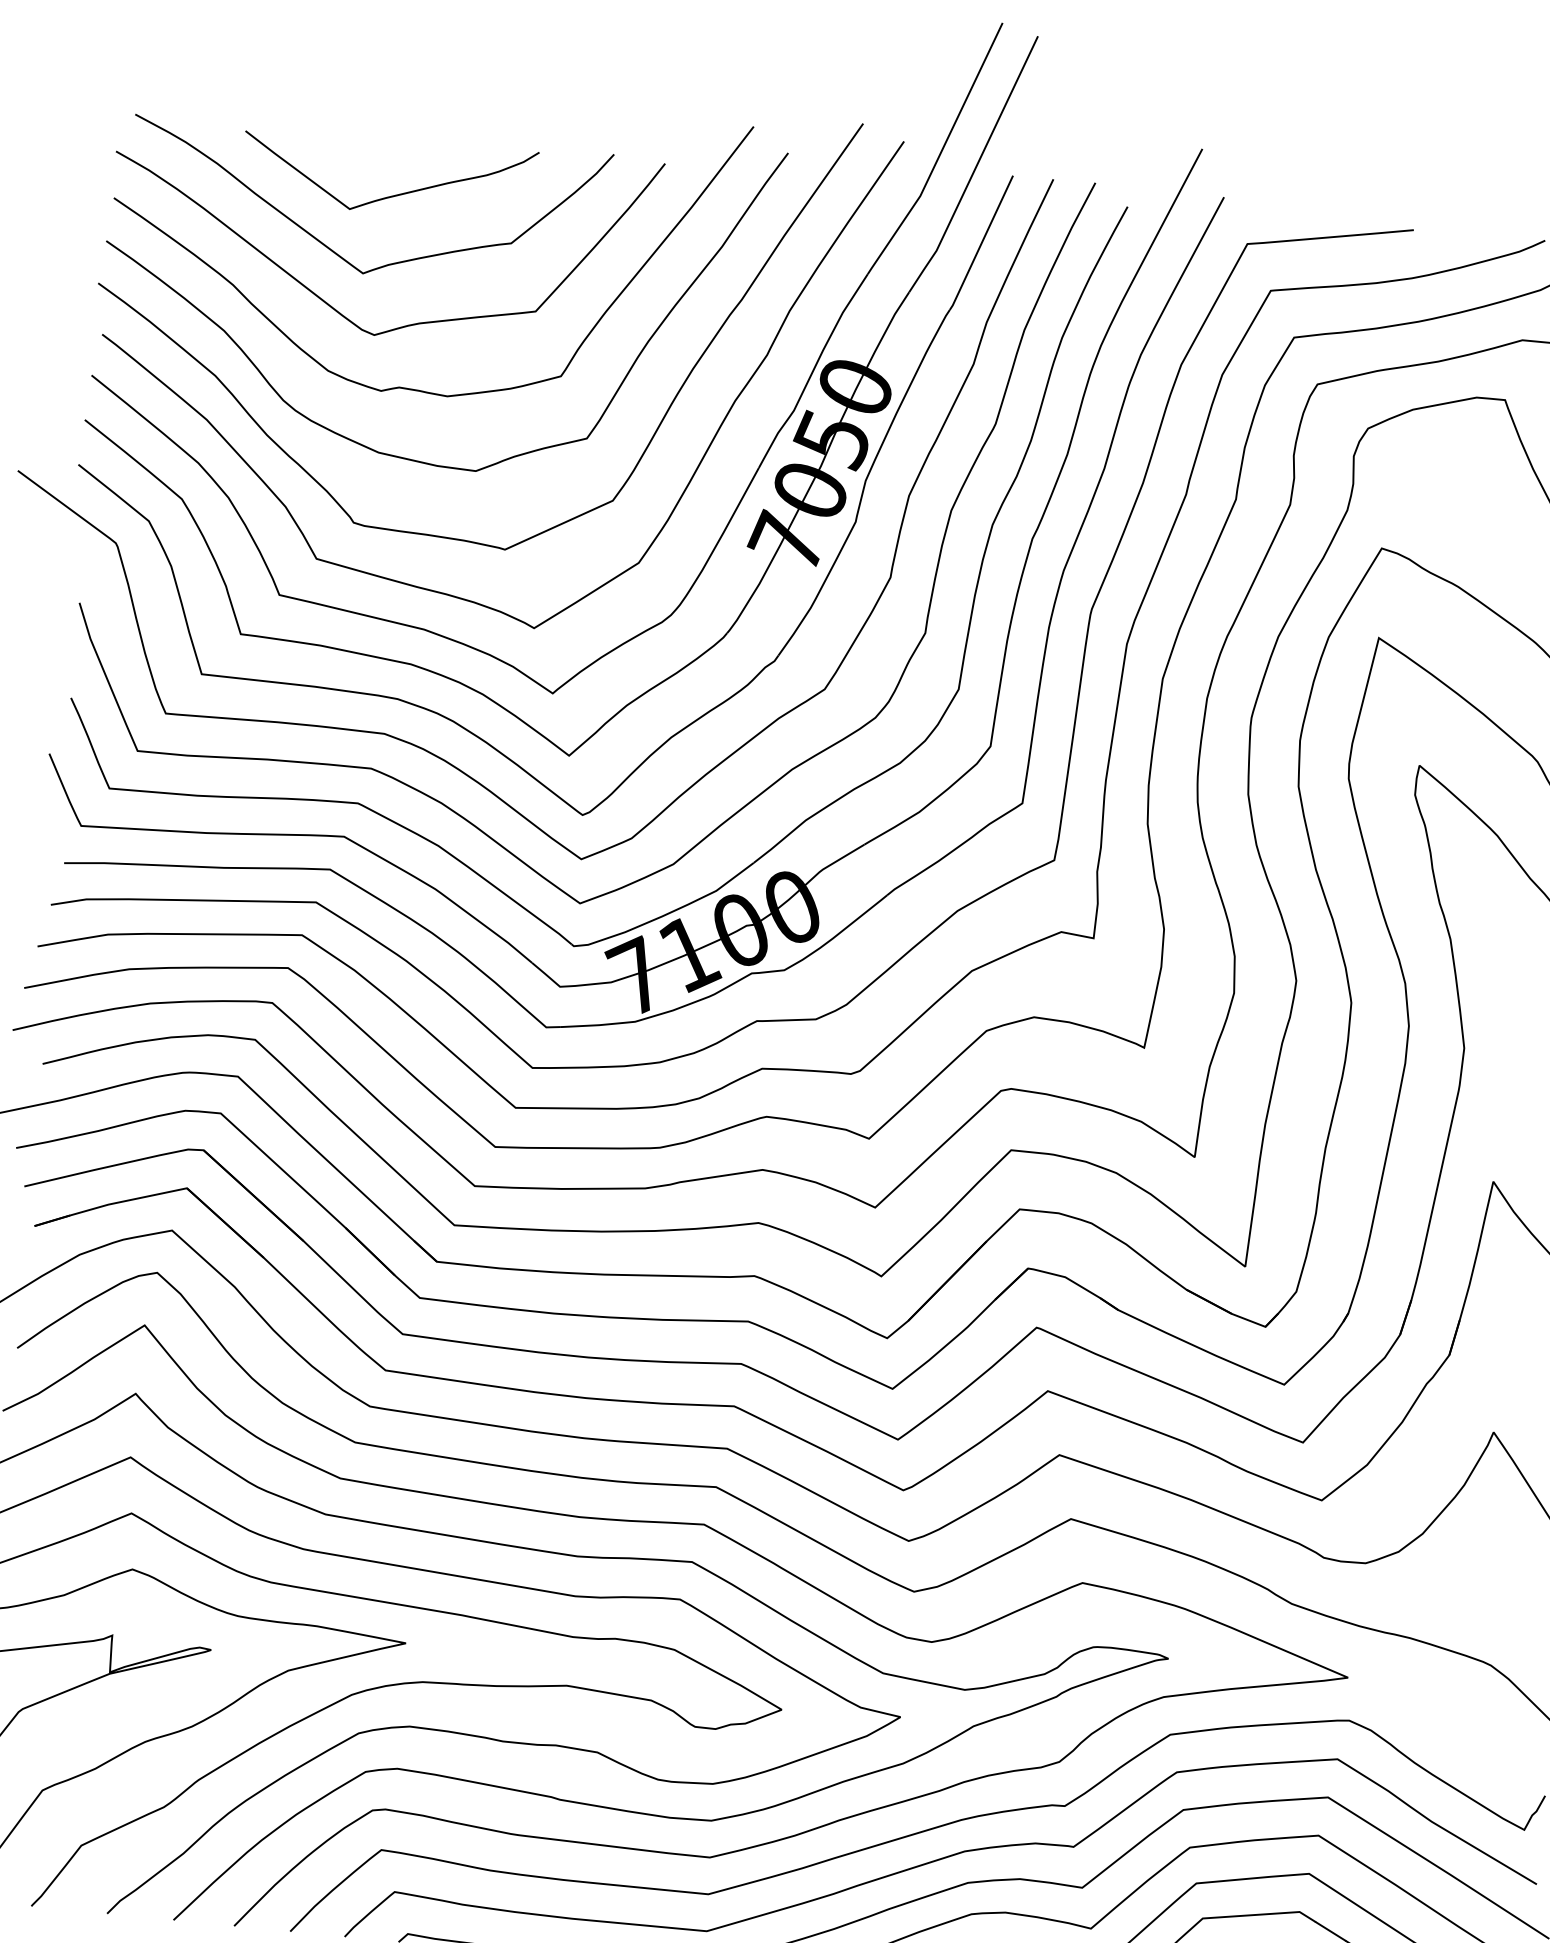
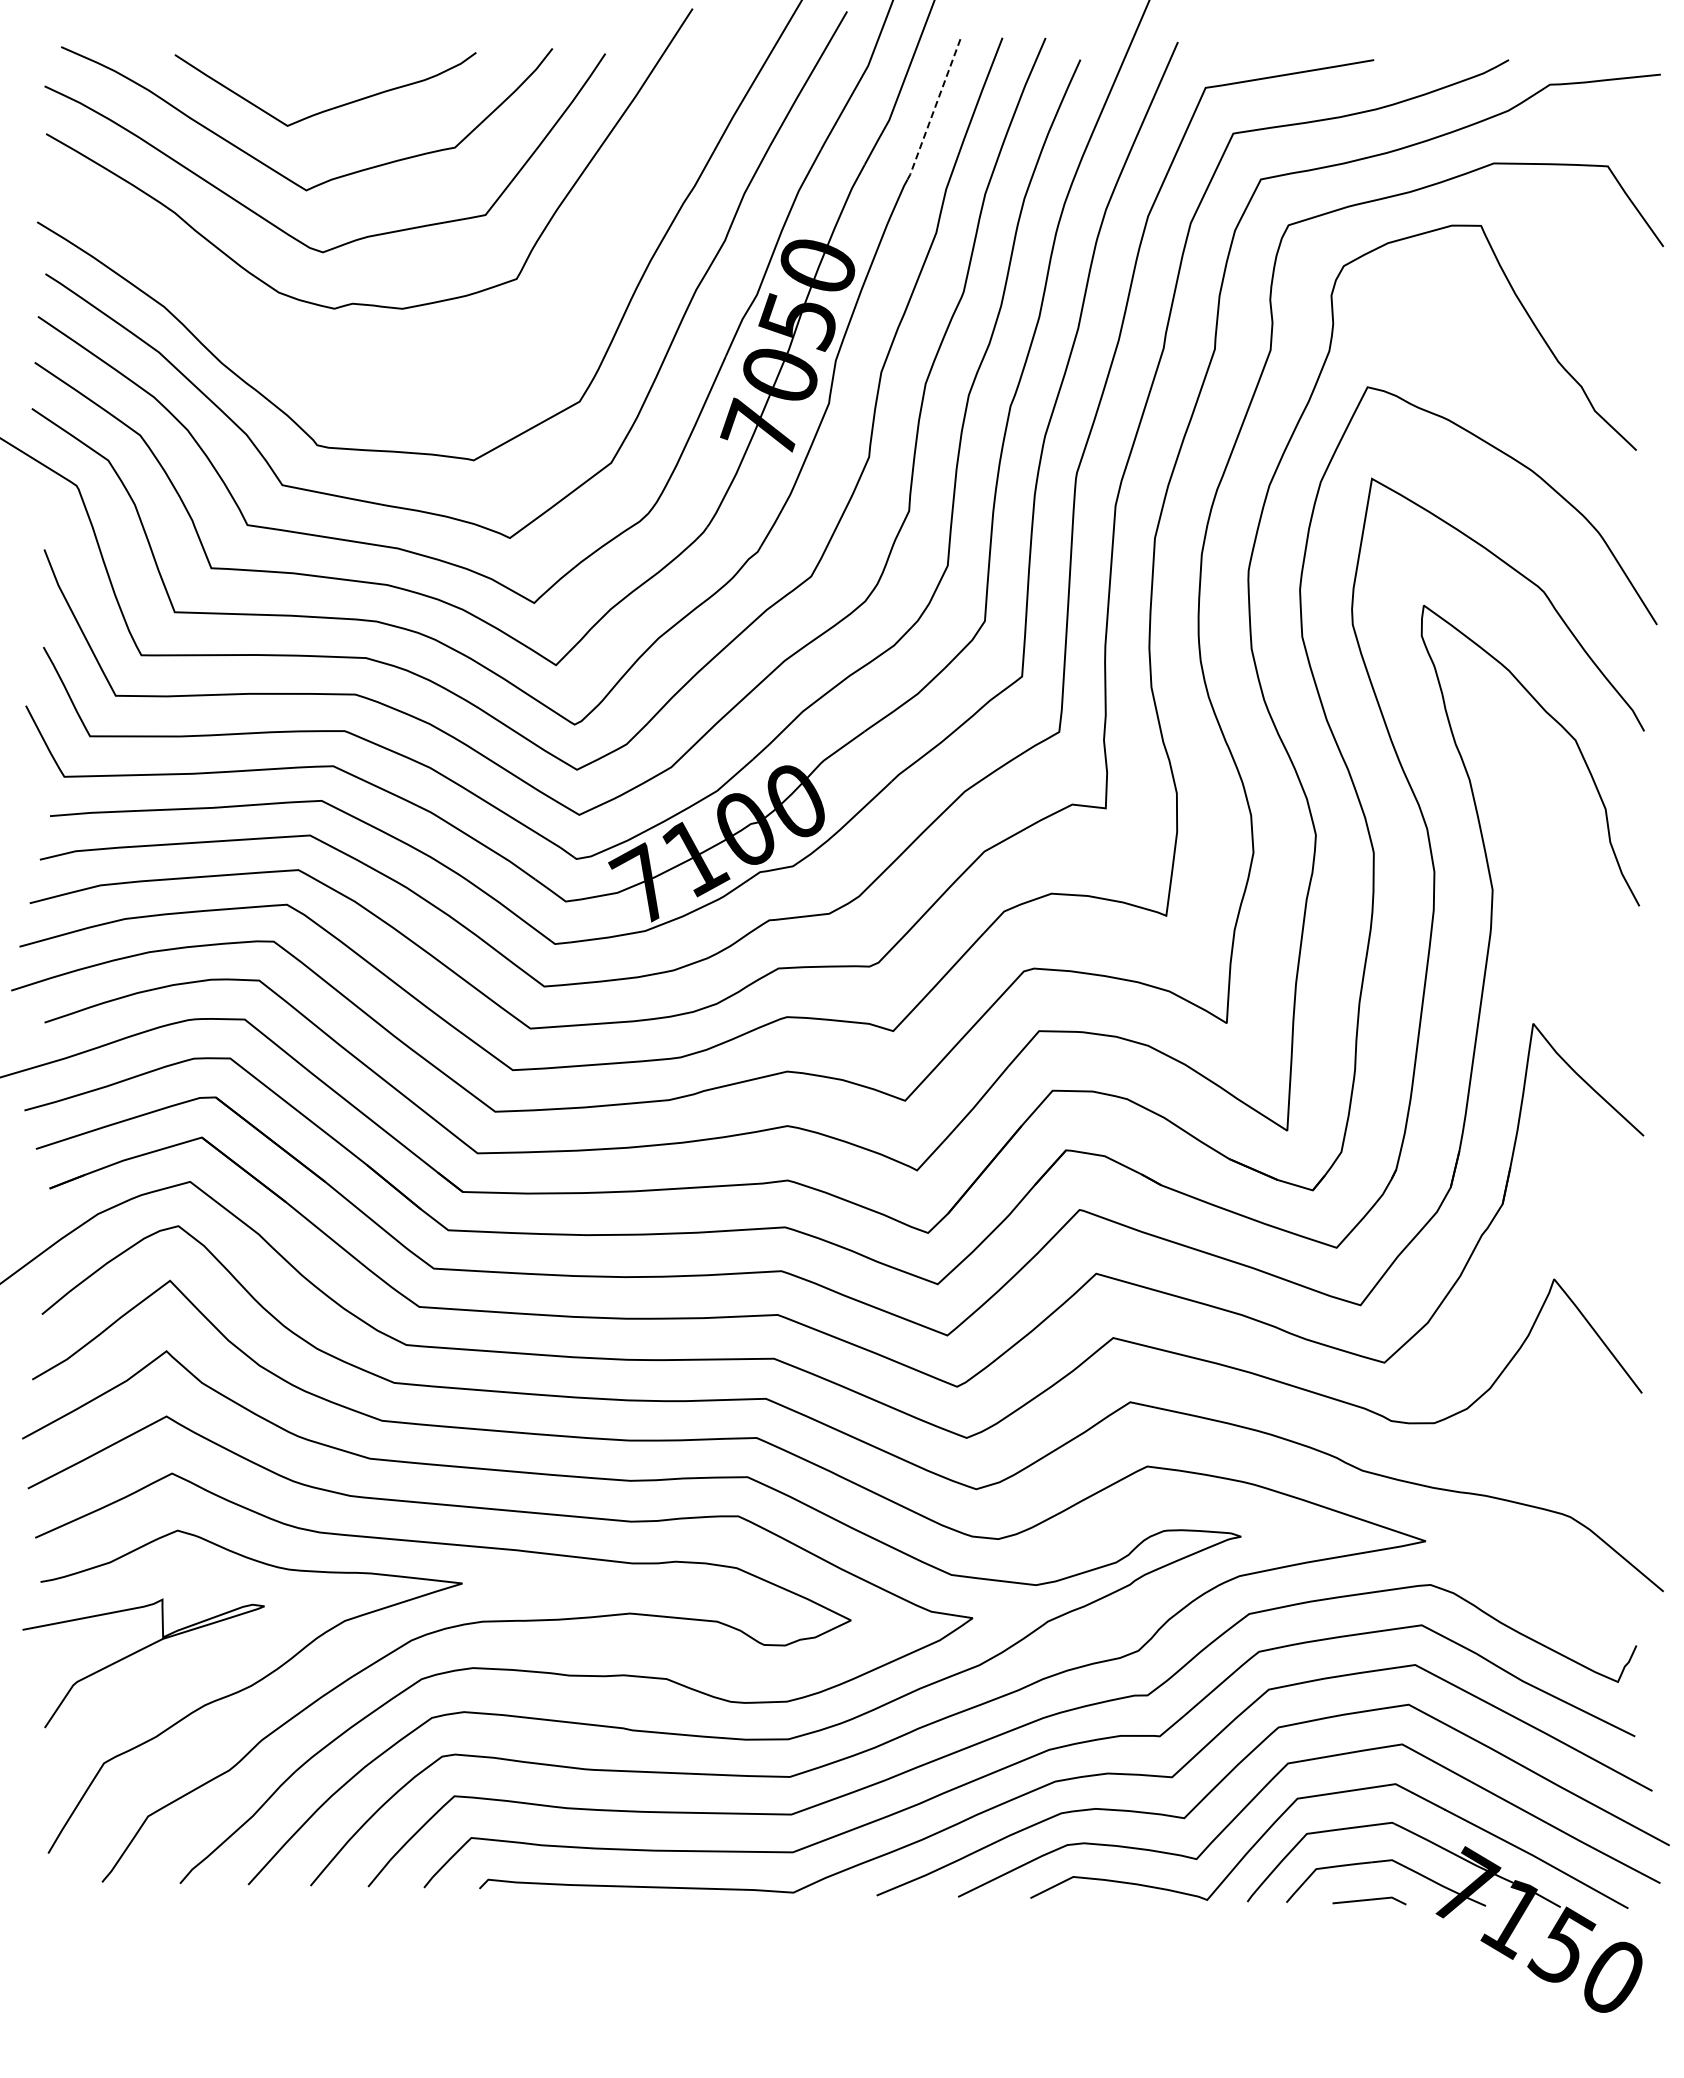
line: (981, 243) -> (934, 109), solid -> dashed
curve: (405, 457) -> (364, 374), removed

